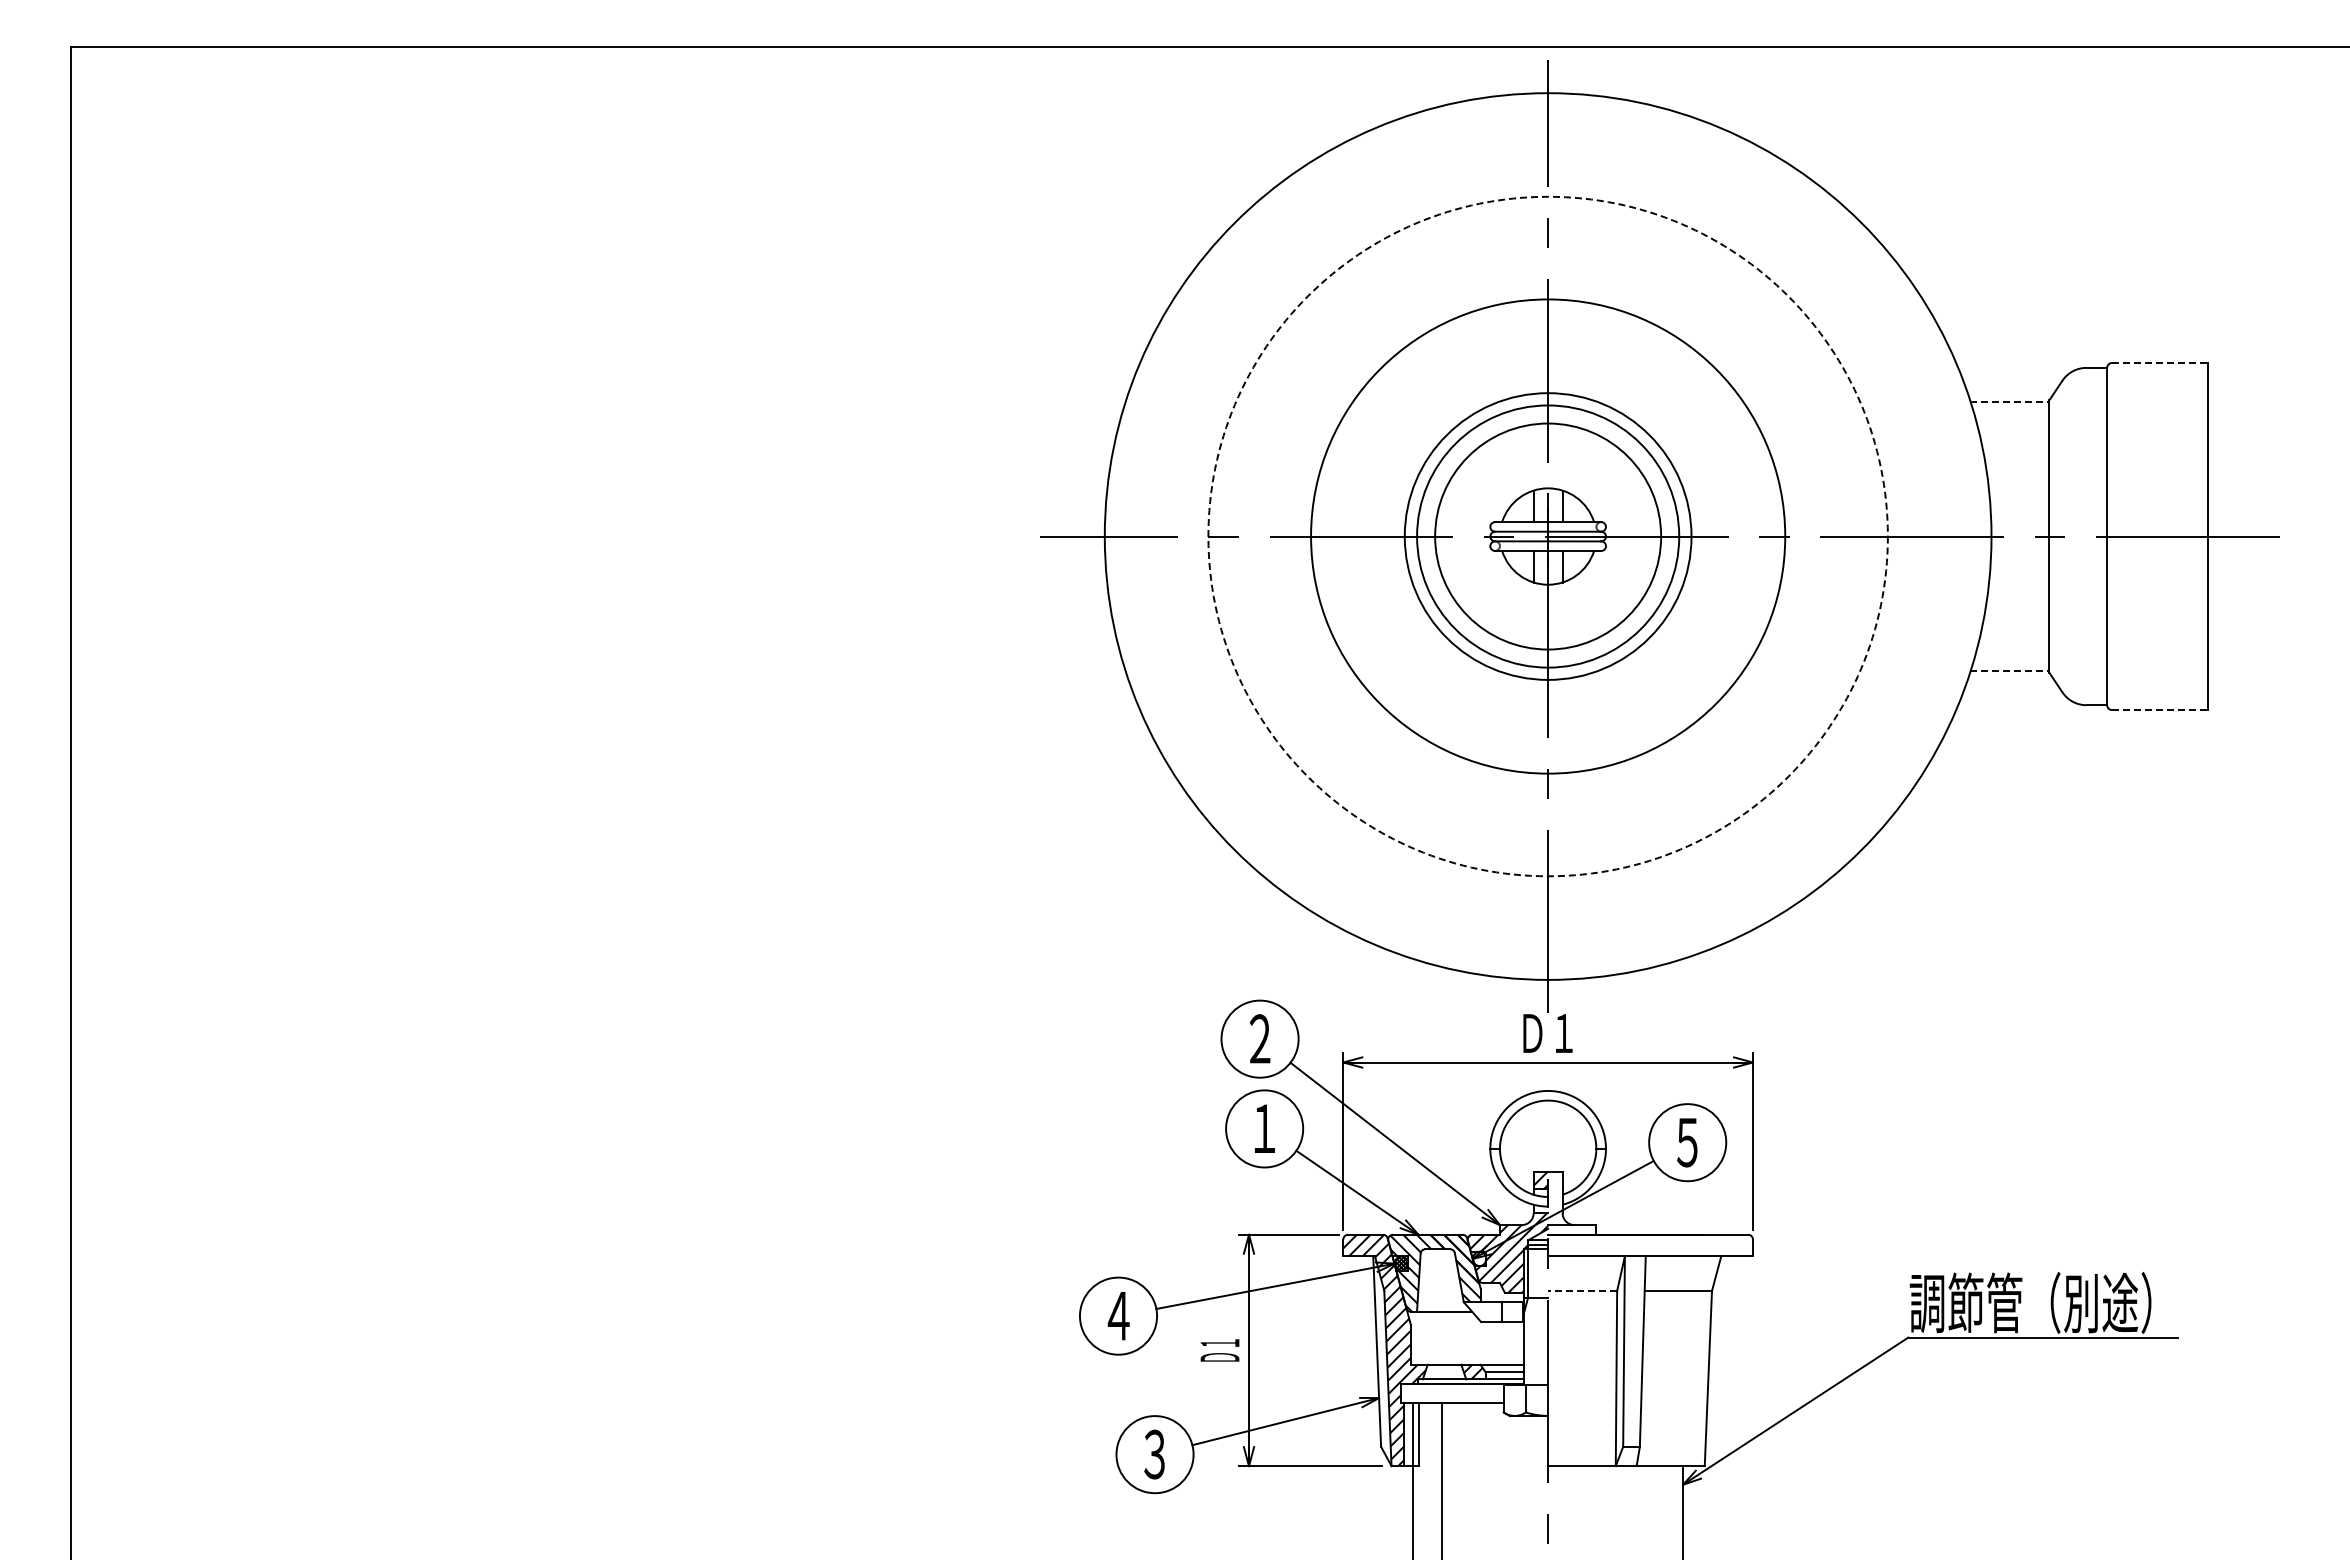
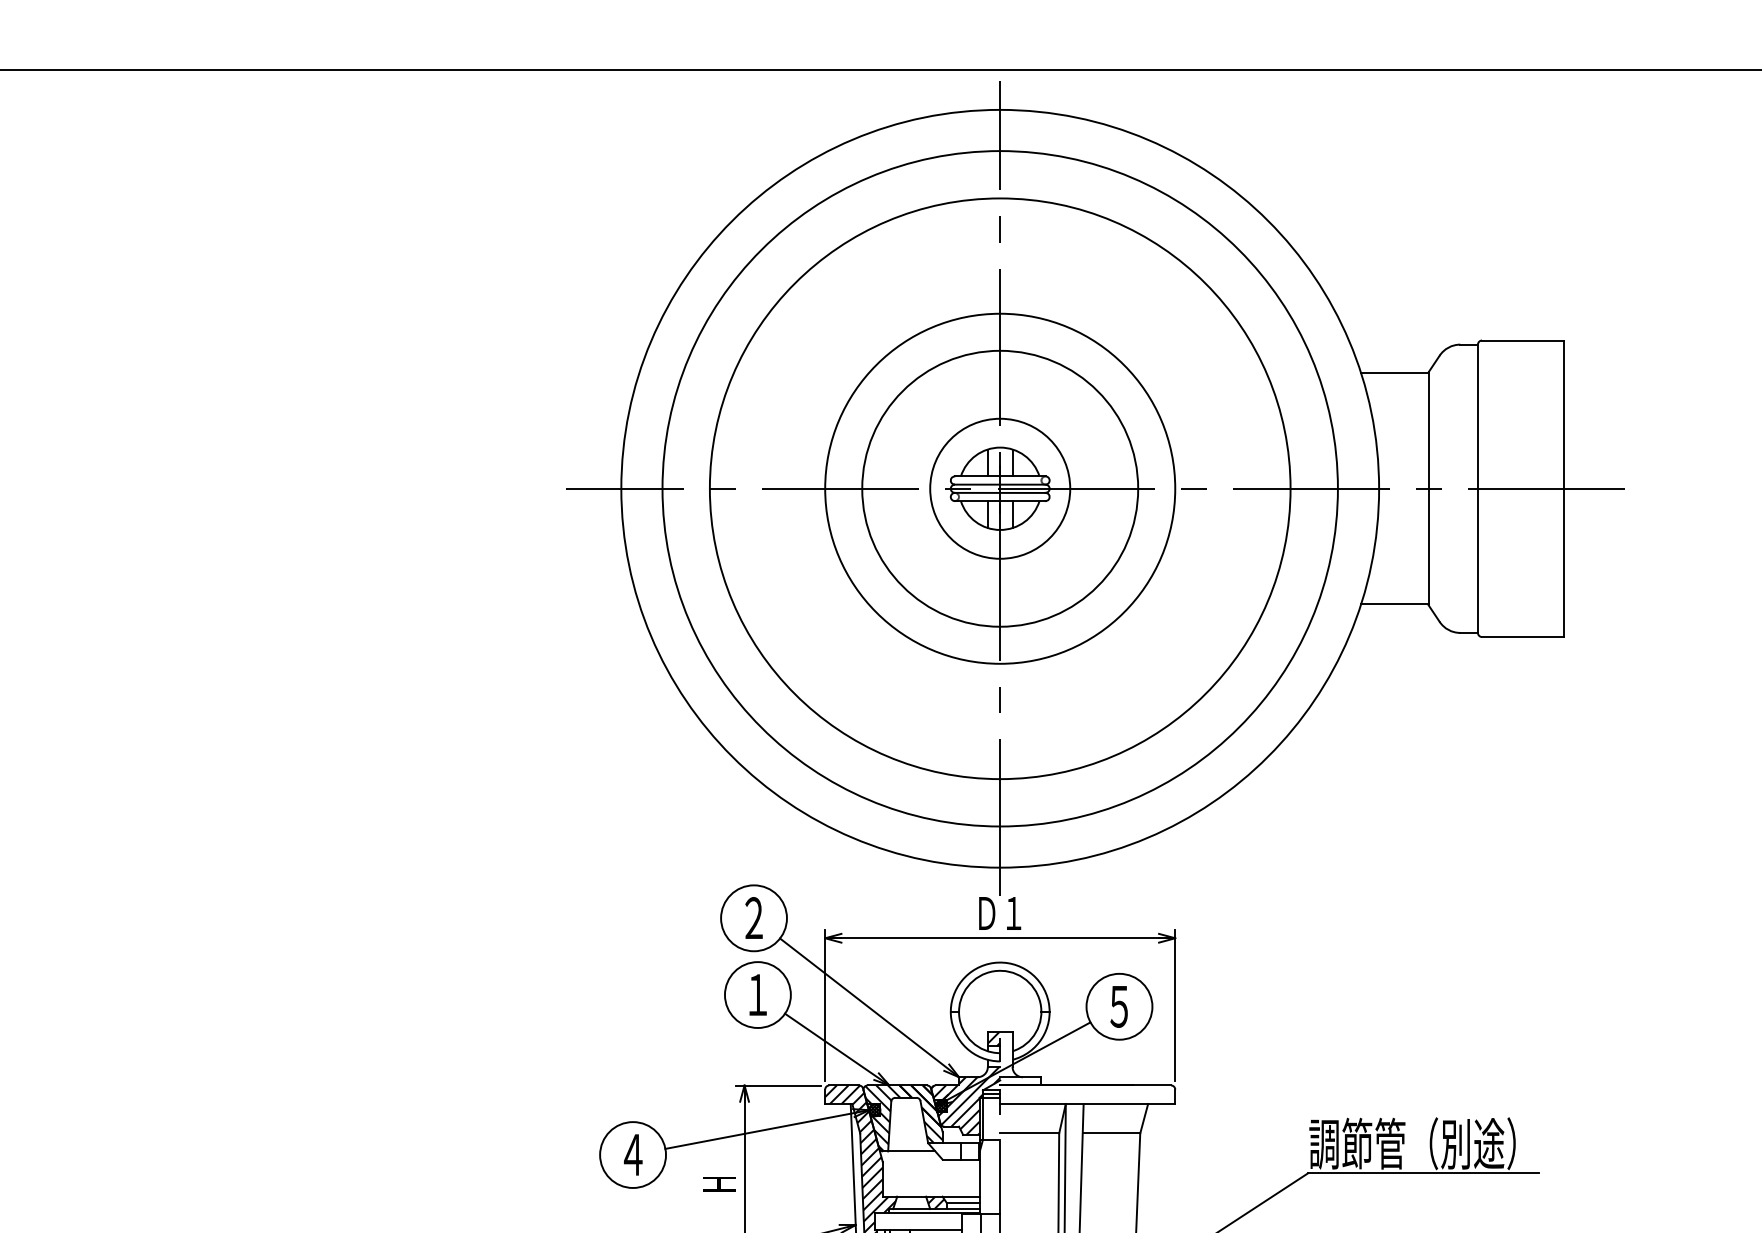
line: (2160, 363) -> (1523, 340), dashed -> solid
line: (2010, 401) -> (1395, 373), dashed -> solid
circle: (1547, 536) -> (999, 488), dashed -> solid
circle: (1547, 536) -> (999, 488), size x1.43
circle: (1547, 536) -> (999, 488), size x1.43
circle: (1547, 536) -> (999, 488), size x1.67
circle: (1548, 536) -> (1000, 488), size x0.62
line: (2010, 671) -> (1395, 604), dashed -> solid
line: (2160, 710) -> (1523, 637), dashed -> solid
hatch: (1479, 1258) -> (941, 1105), added
line: (1582, 1290) -> (1029, 1133), dashed -> solid
text: (1219, 1350) -> (719, 1184), Ｄ１ -> Ｈ

